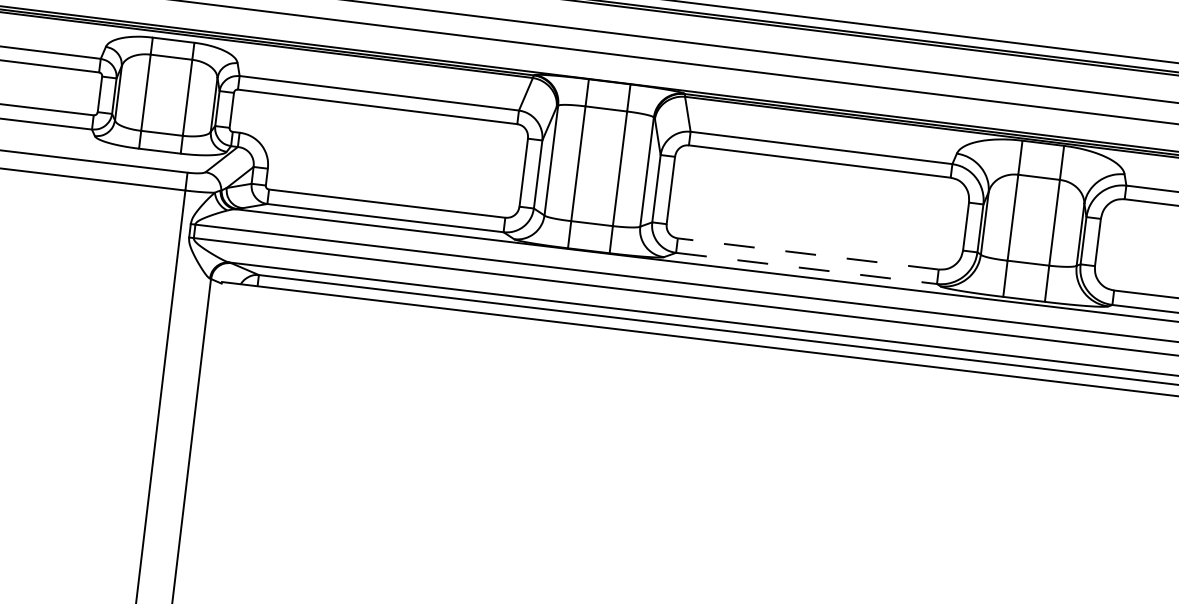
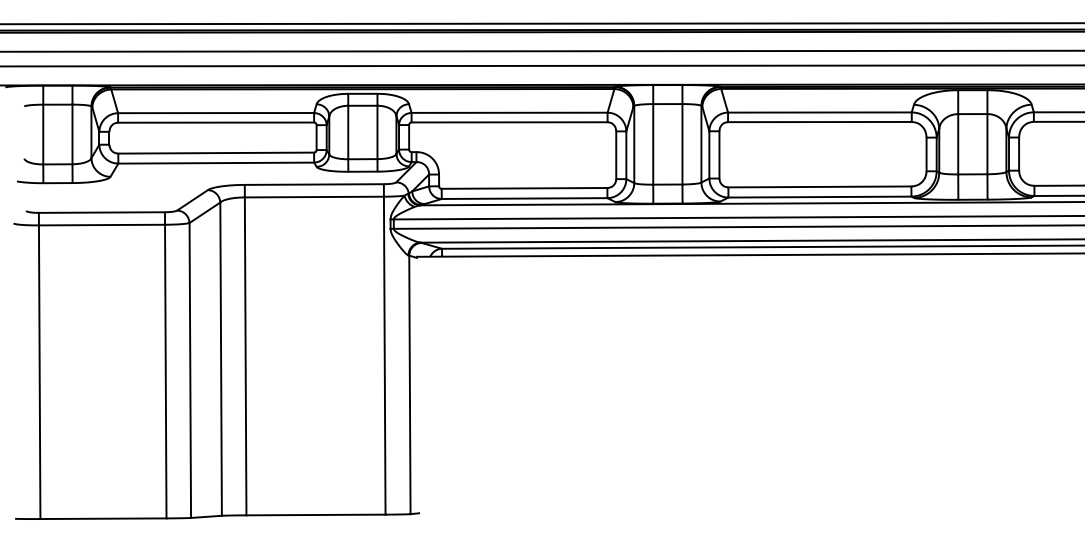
line: (807, 253) -> (819, 186), dashed -> solid
line: (807, 269) -> (820, 197), dashed -> solid

